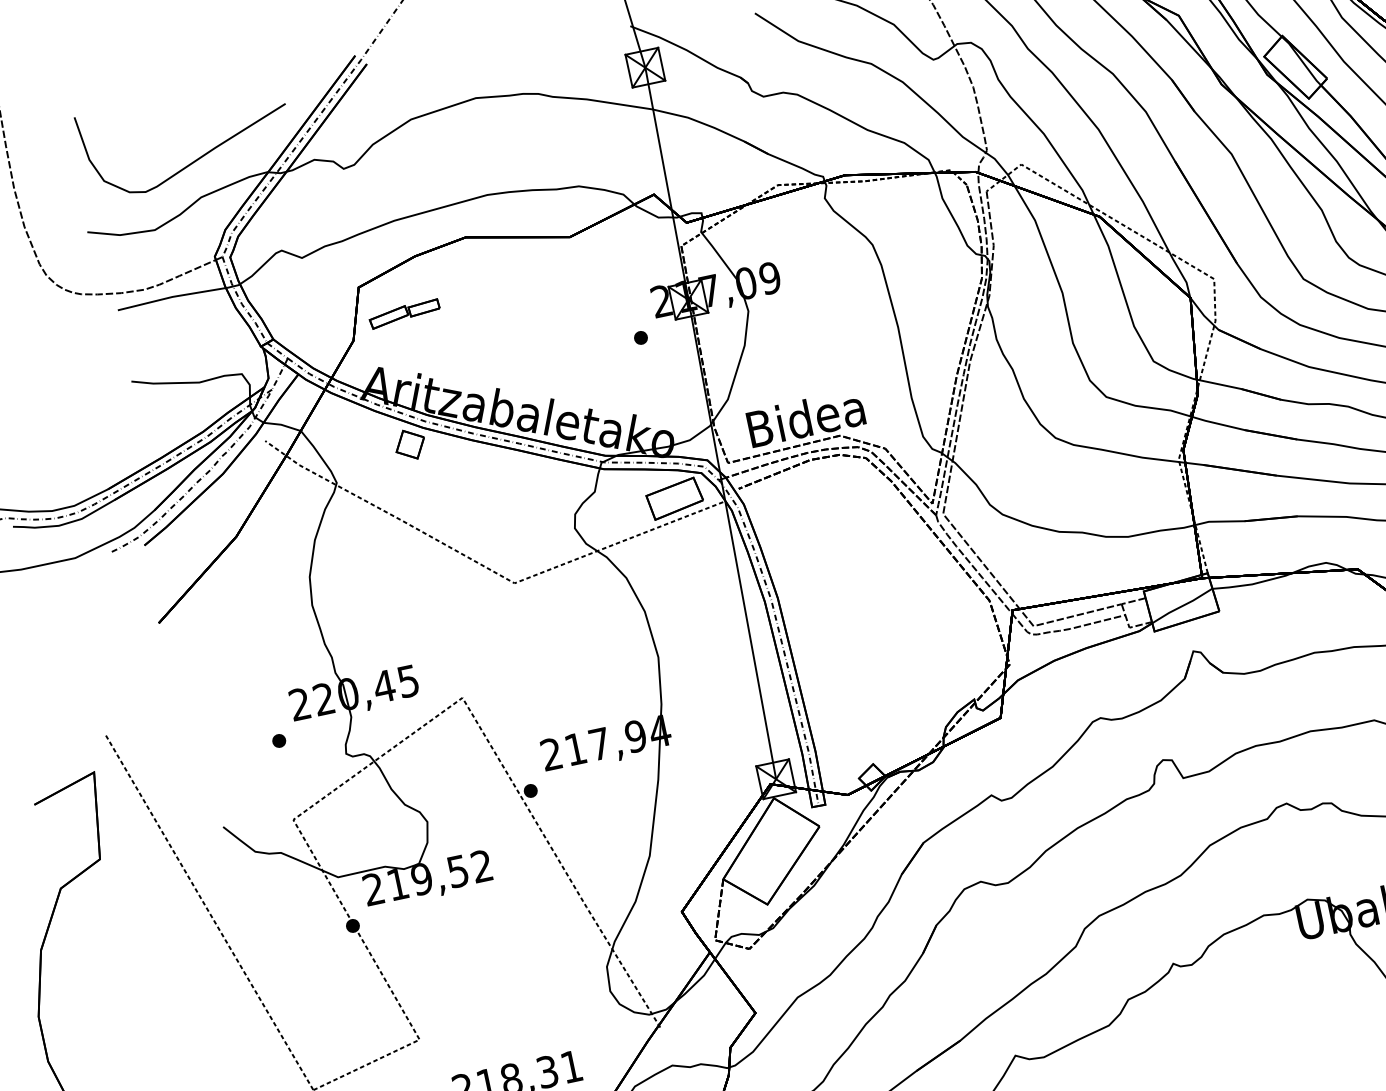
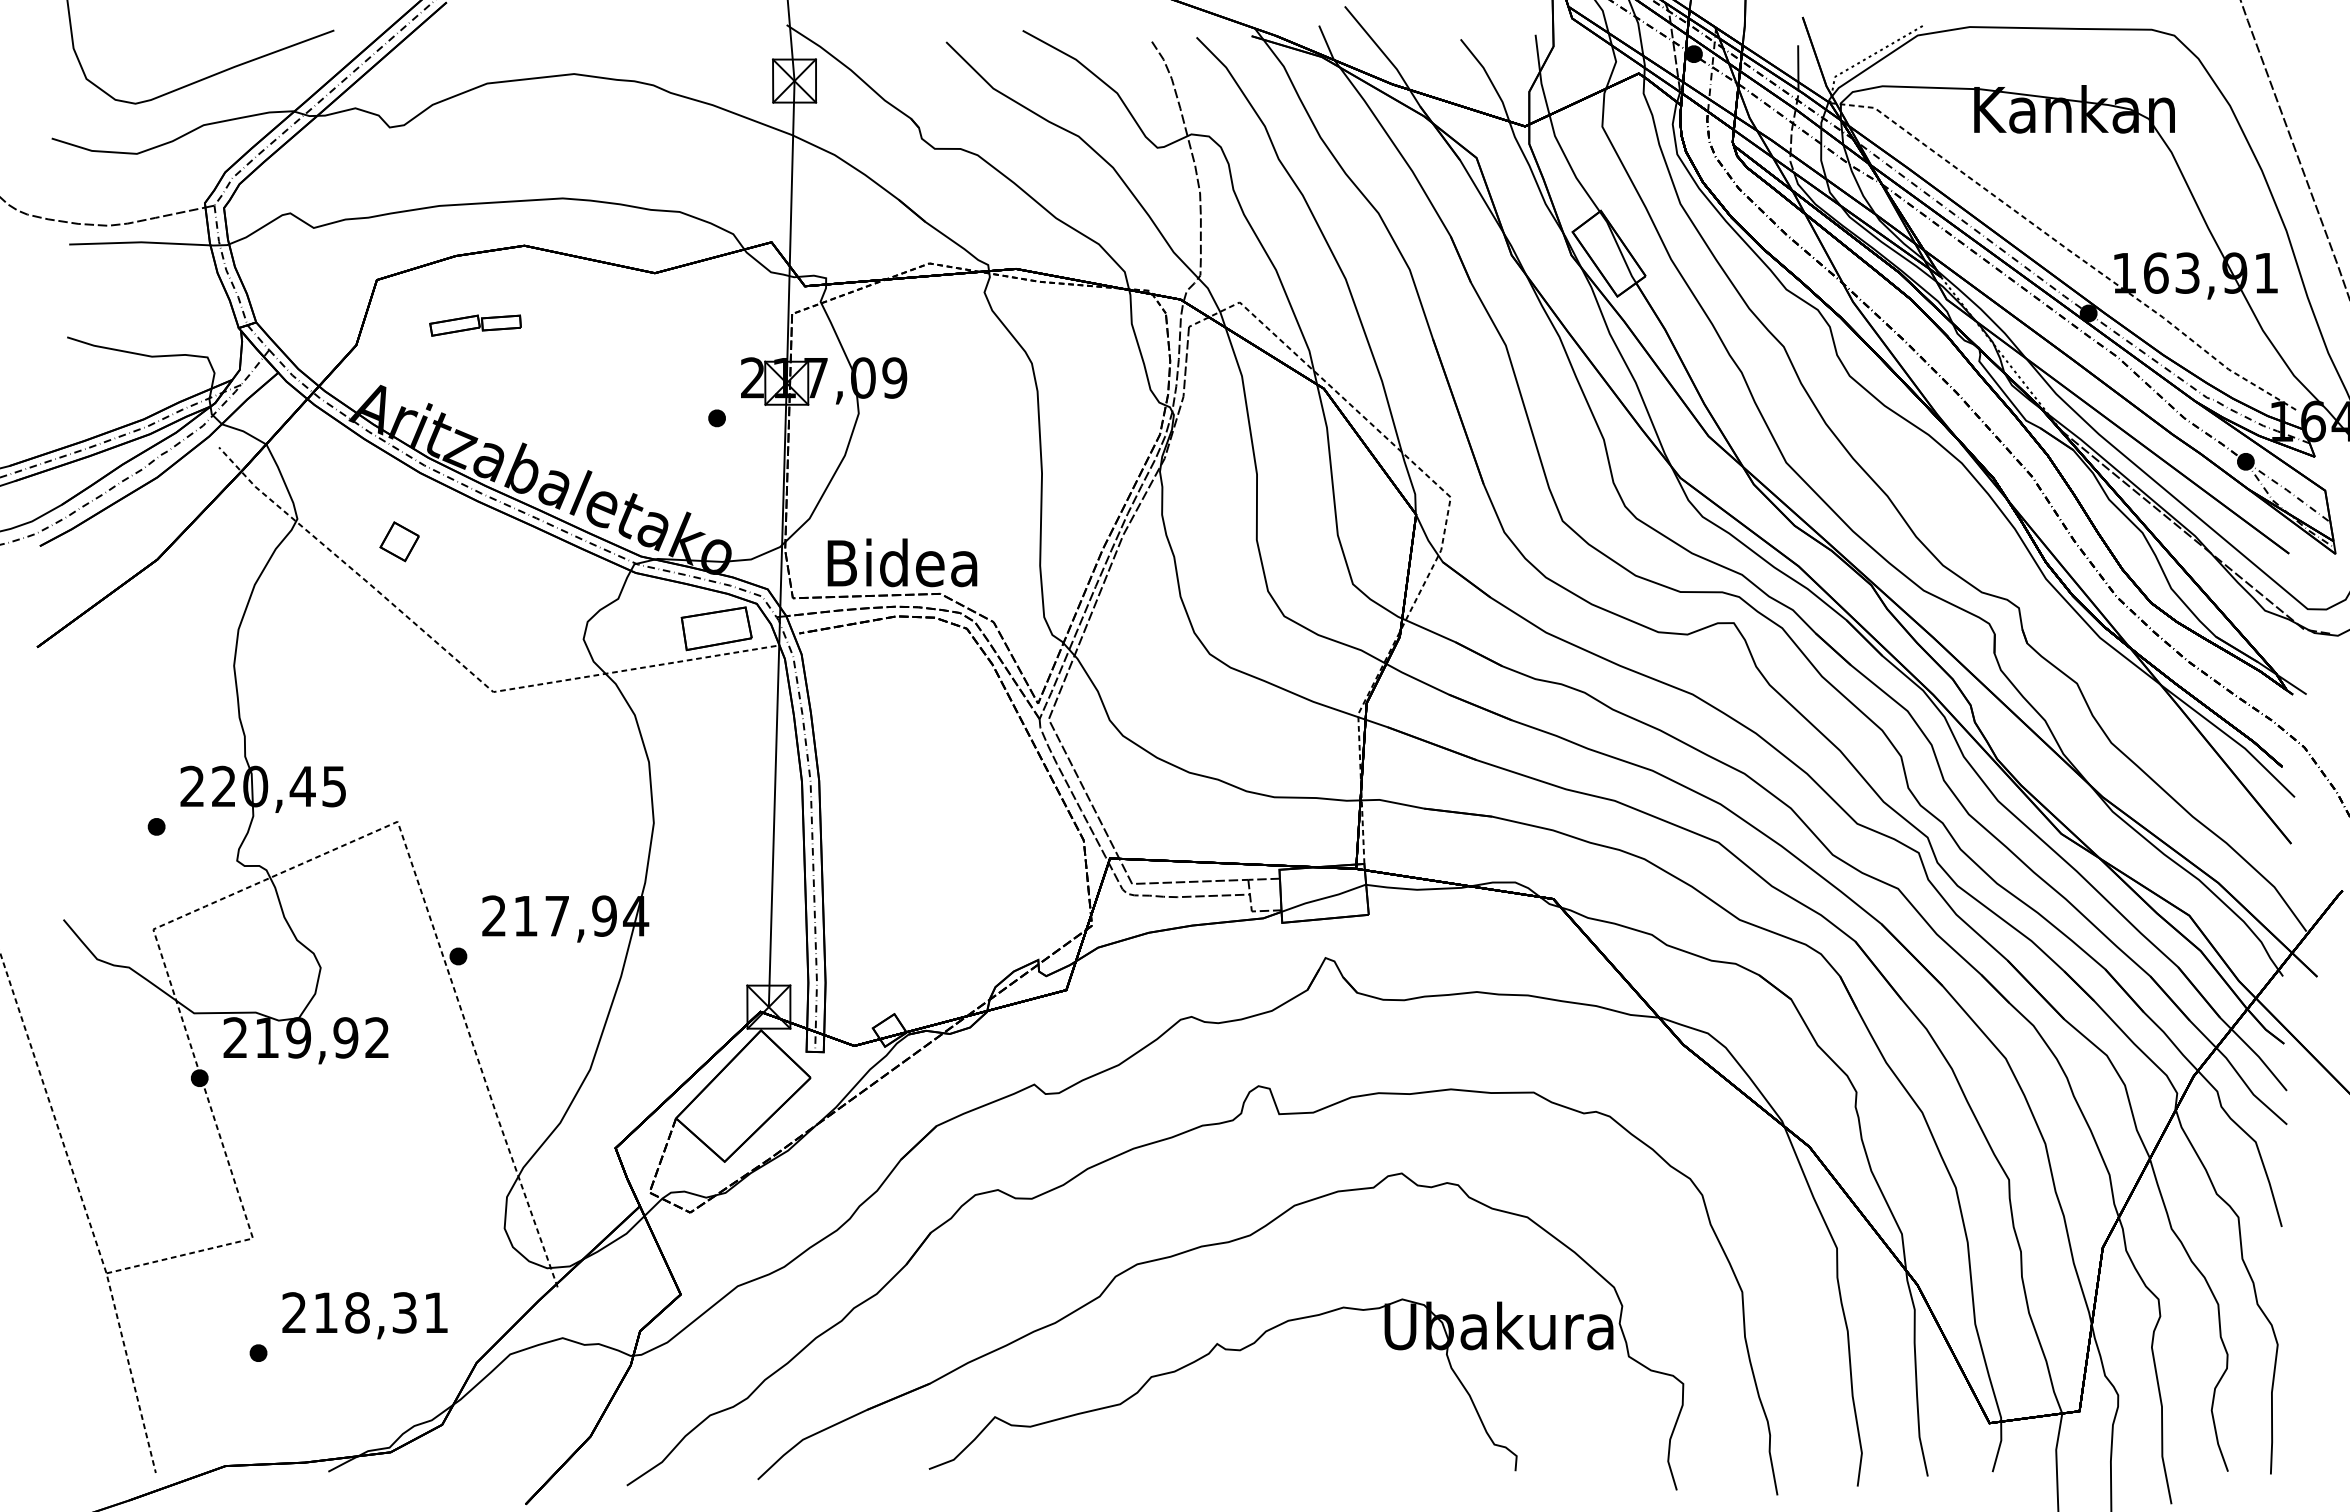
part: (404, 314) -> (475, 325), moved
part: (410, 444) -> (399, 541), moved
text: (457, 871) -> (345, 1037), 219,52 -> 219,92

